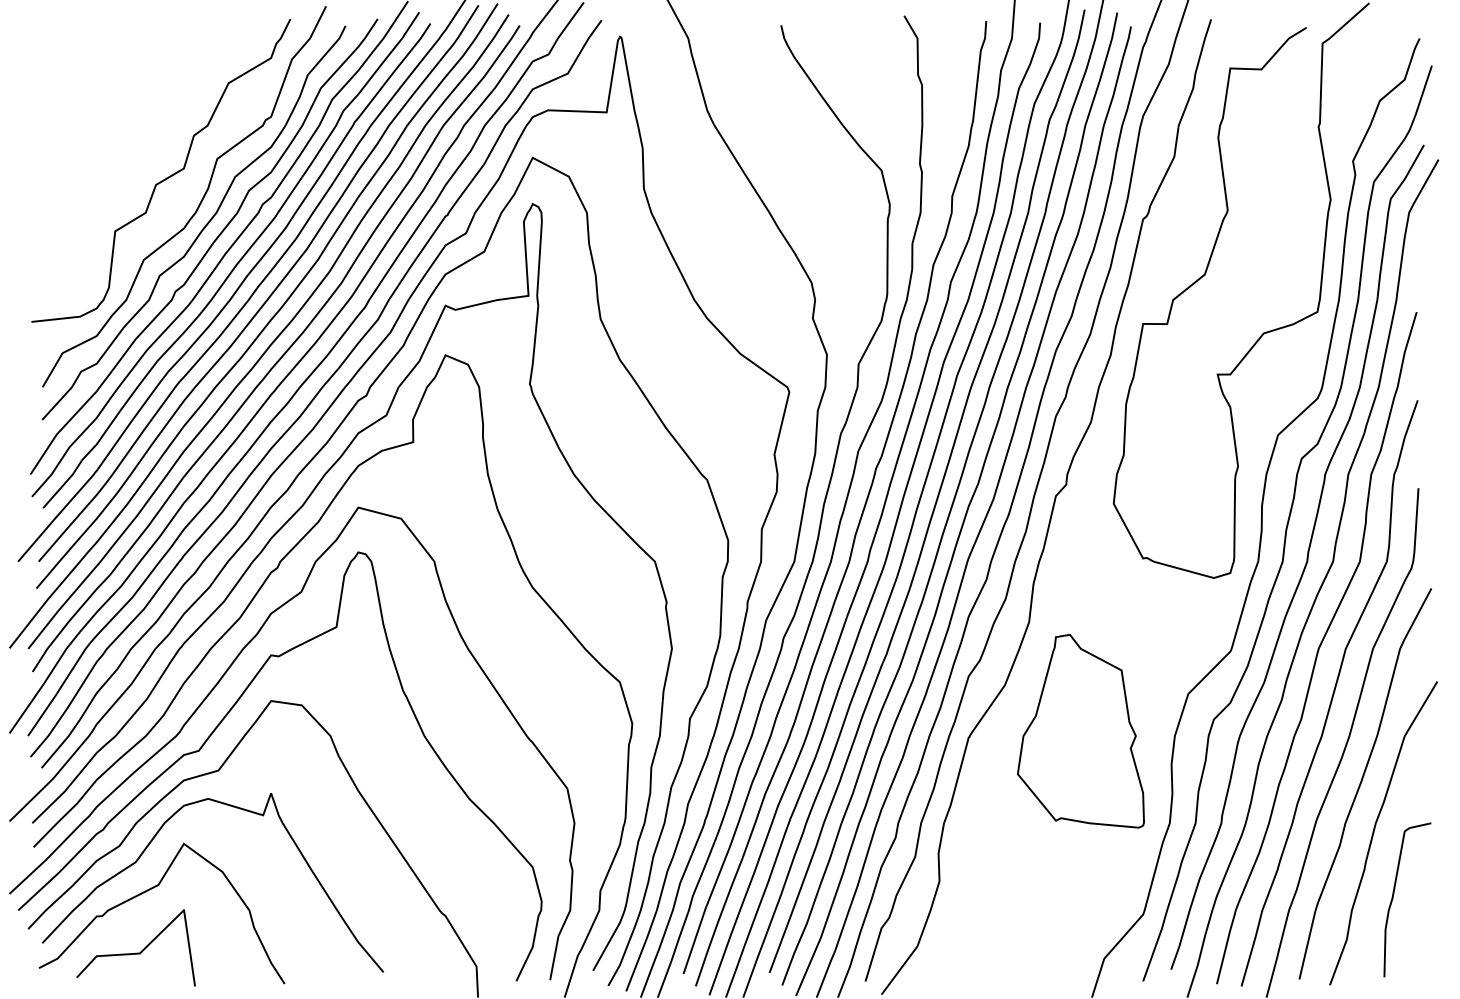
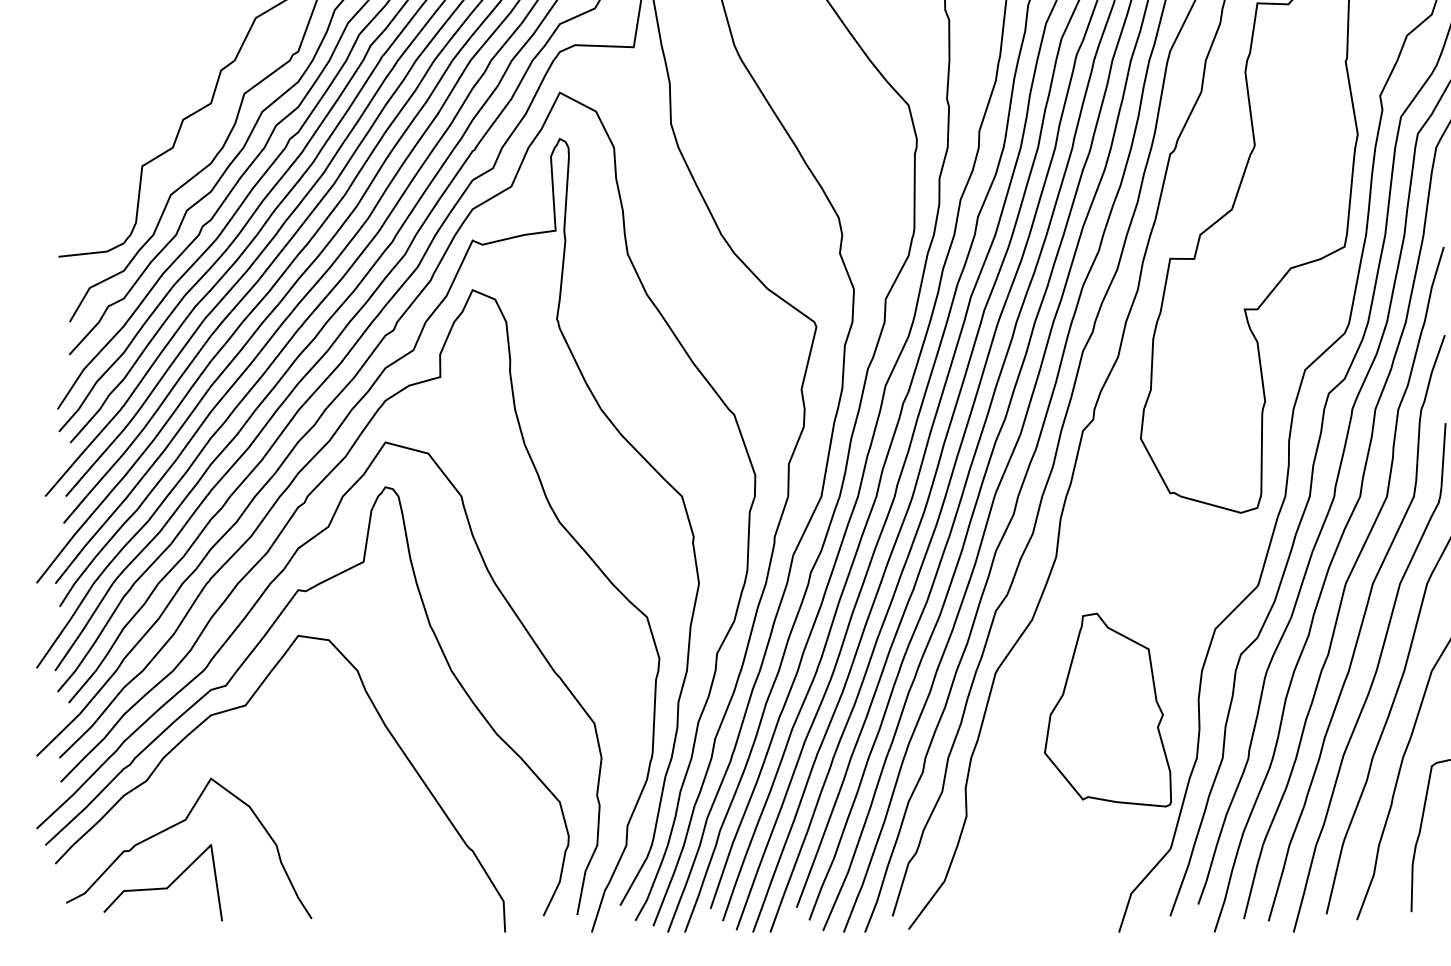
part: (1080, 731) -> (1107, 710), moved
curve: (155, 837) -> (182, 772), removed

